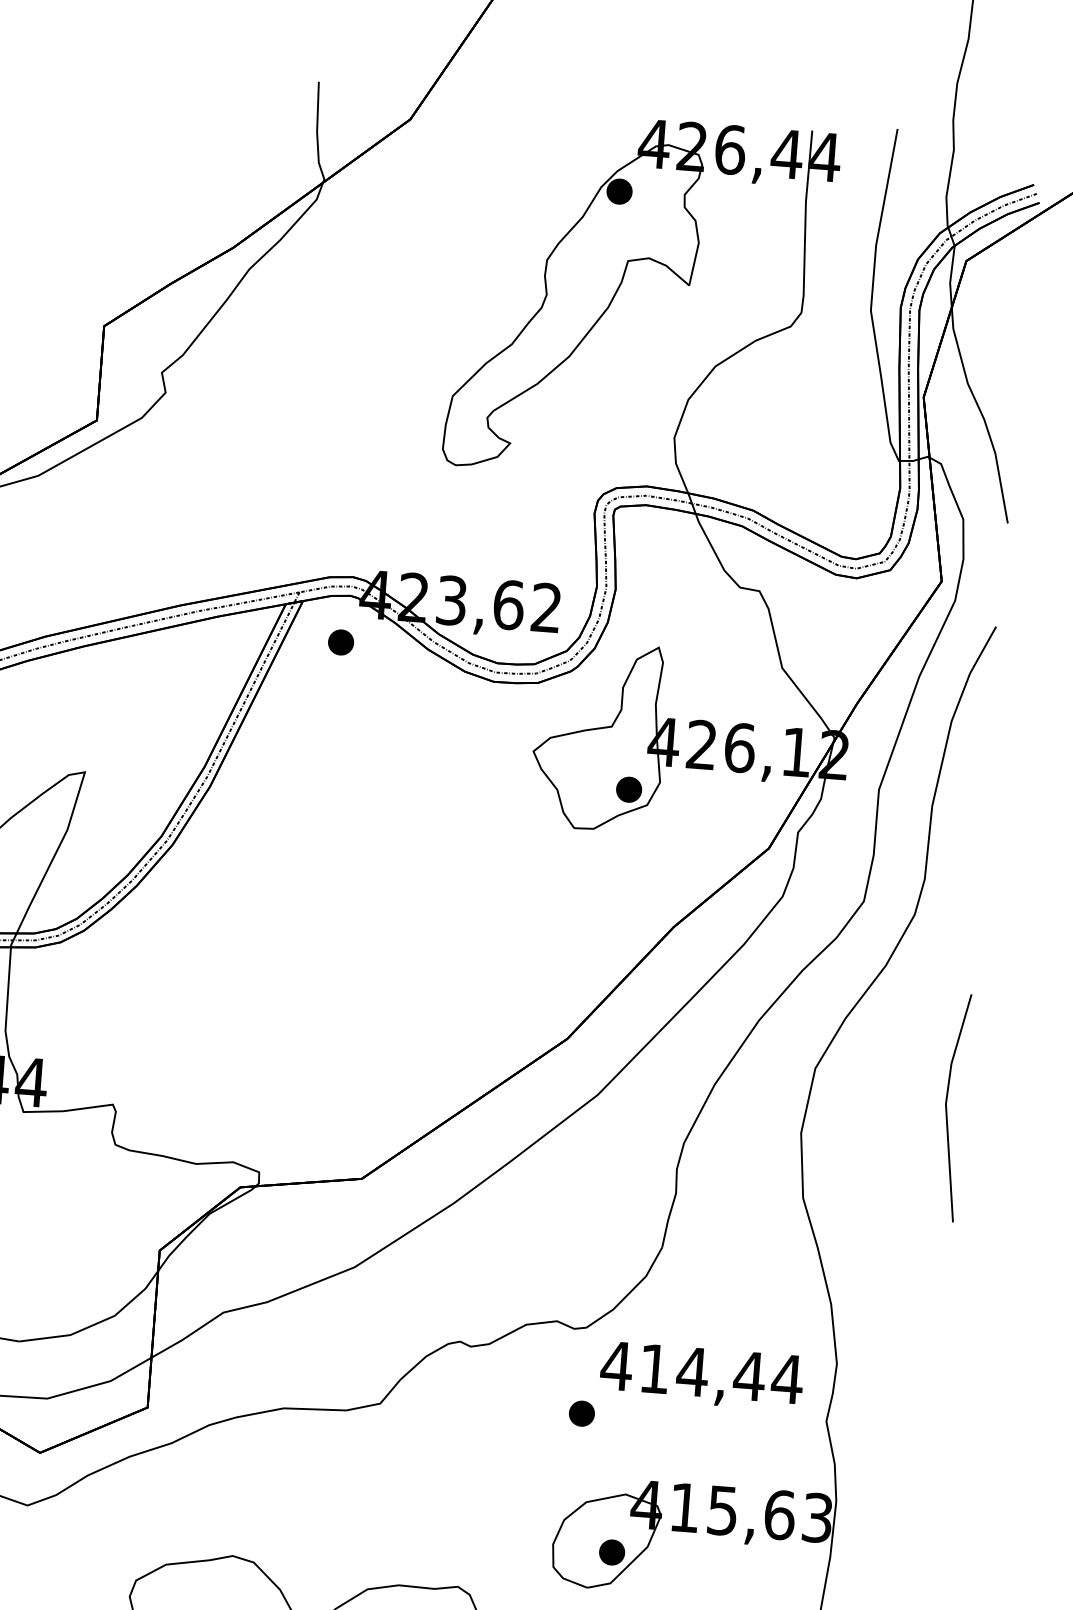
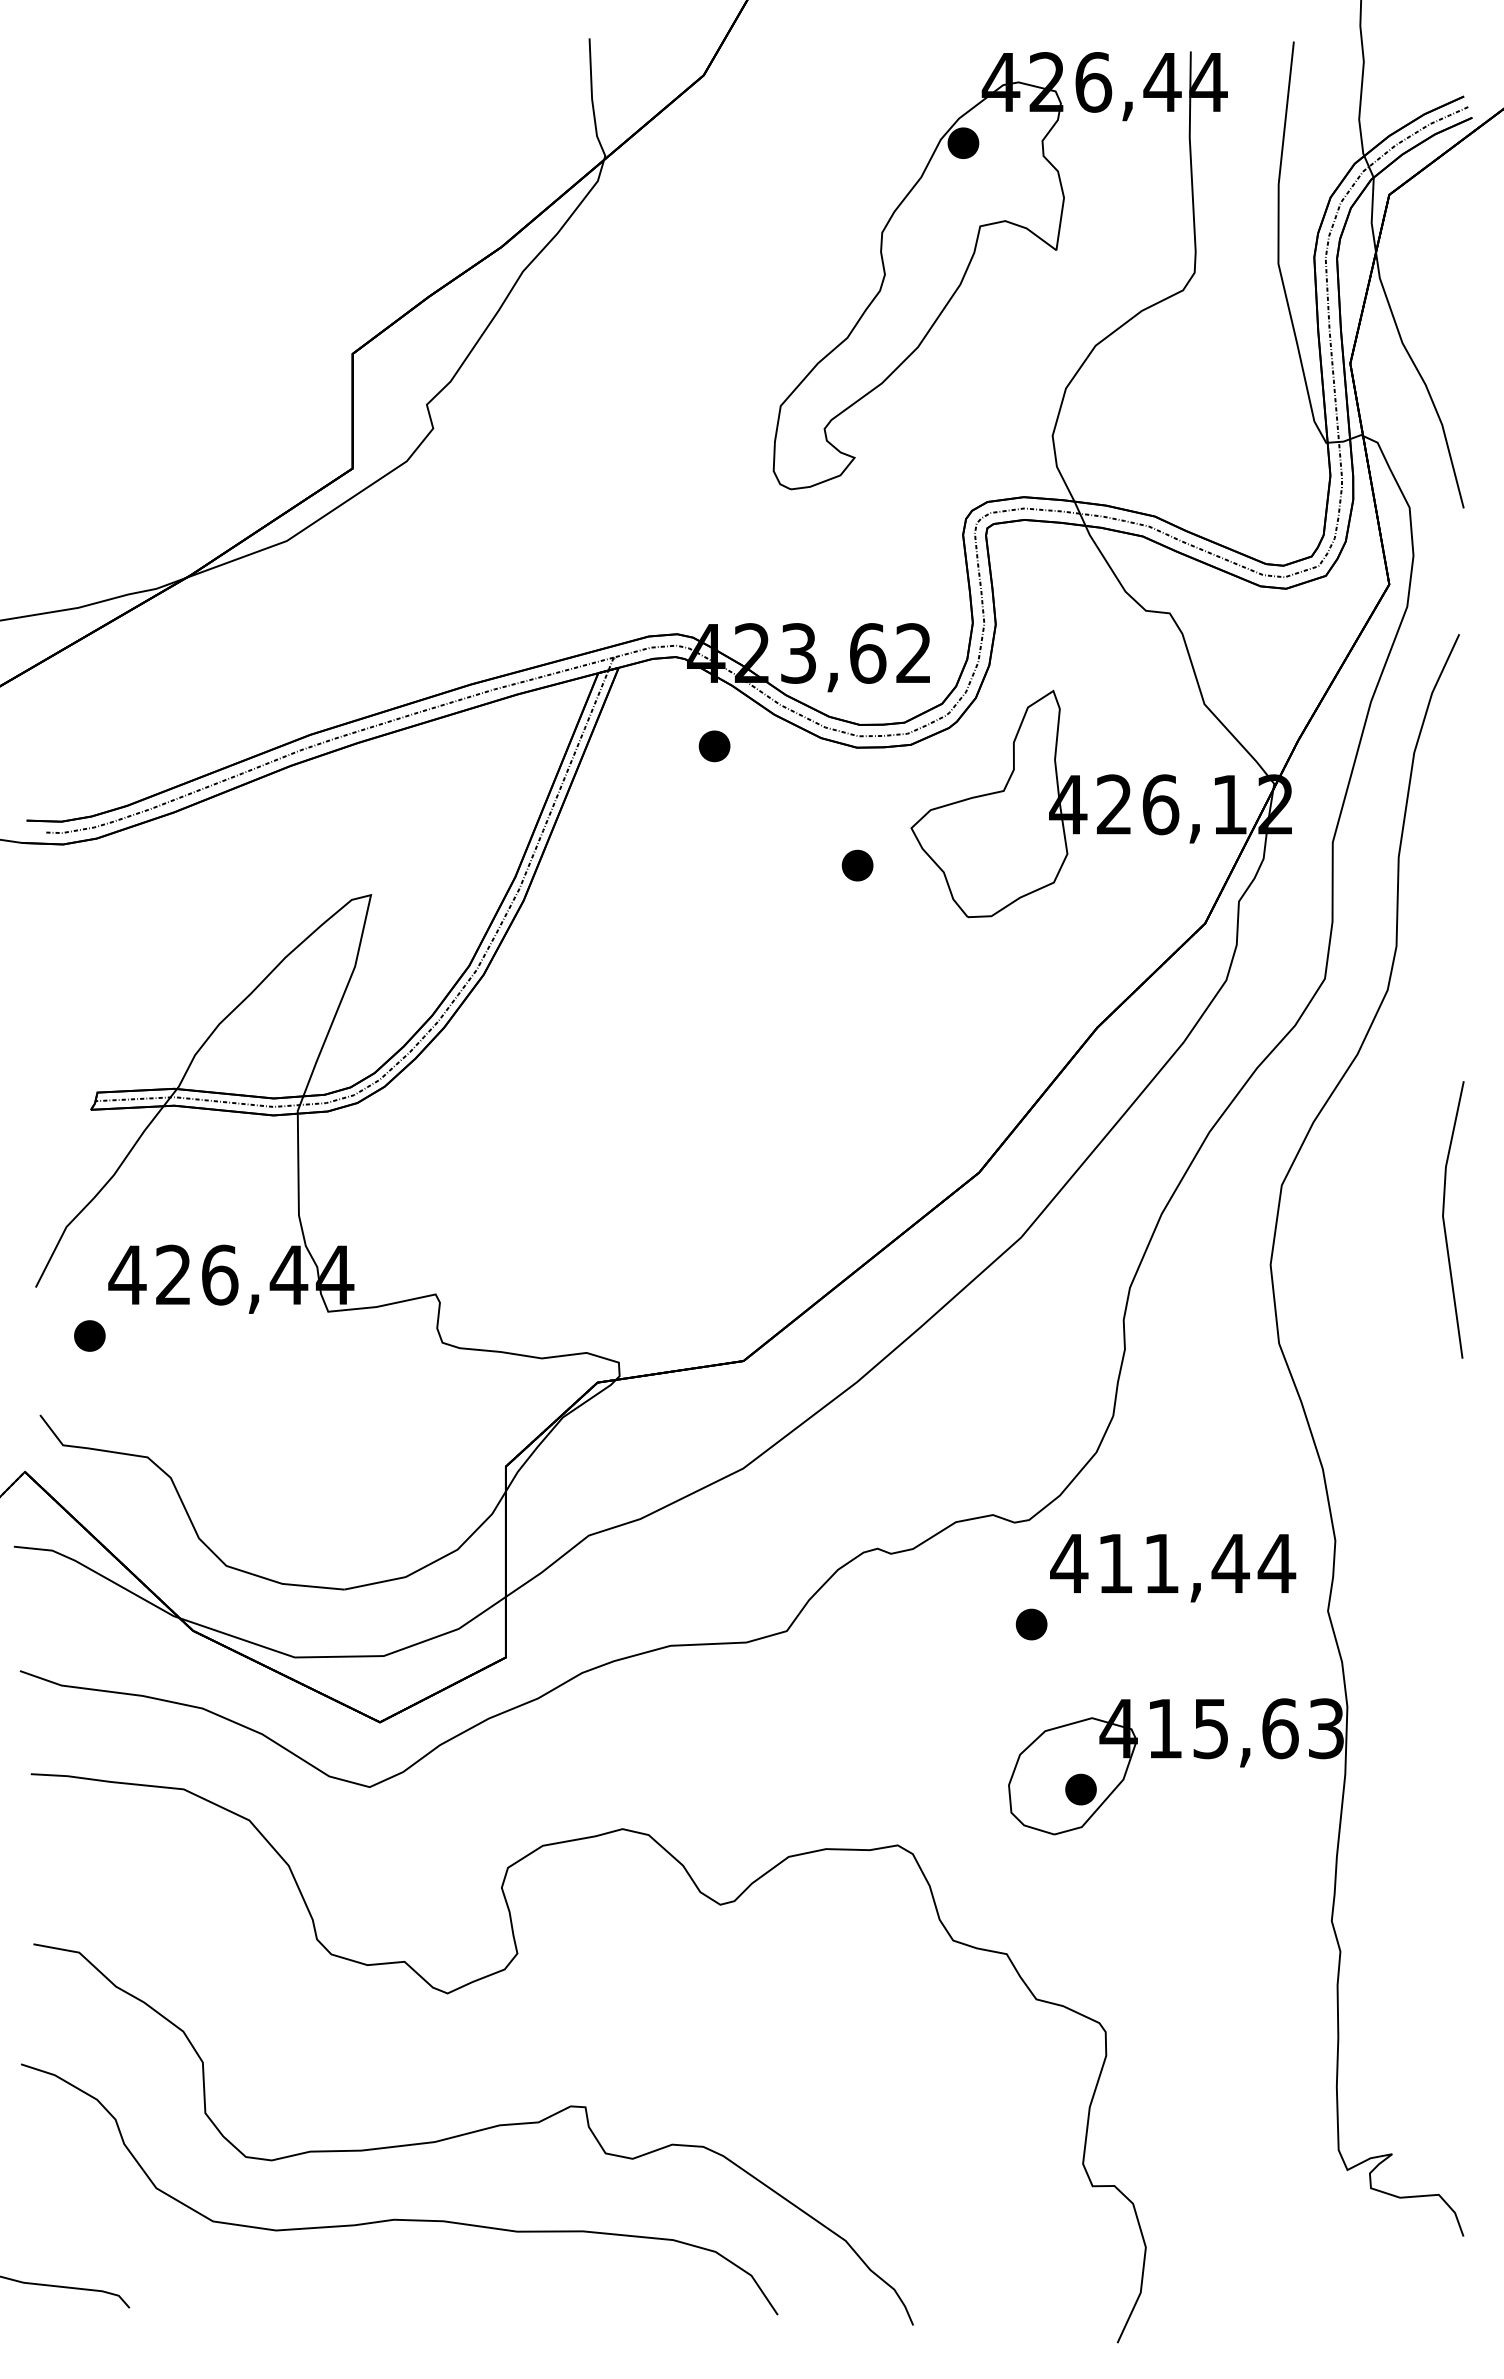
part: (340, 642) -> (714, 746), moved
part: (629, 789) -> (857, 865), moved
text: (692, 1371) -> (1161, 1563), 414,44 -> 411,44

